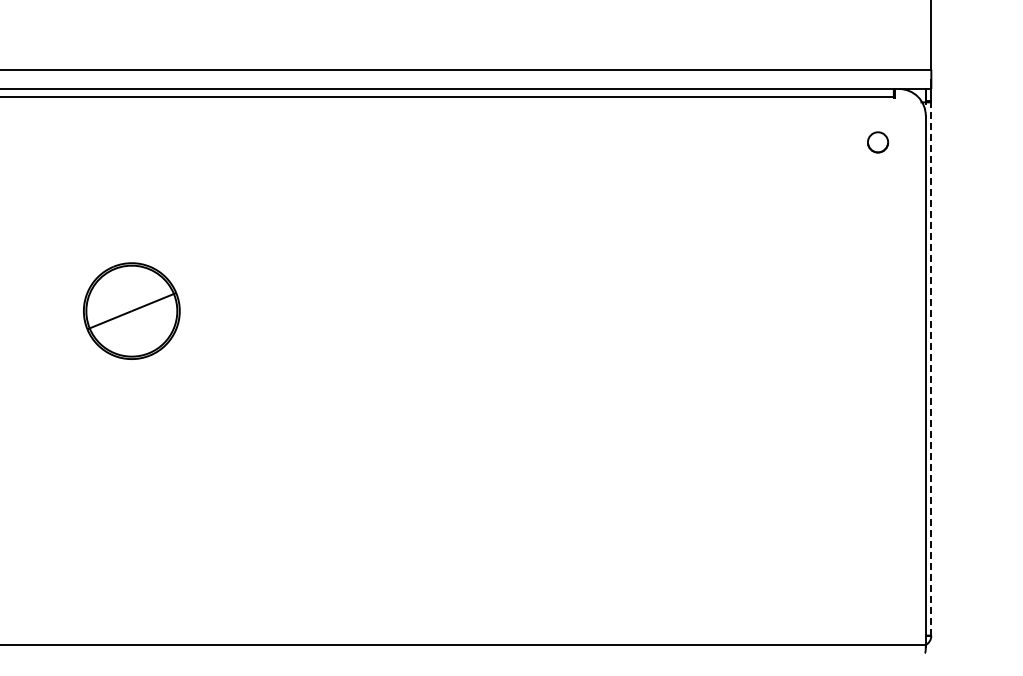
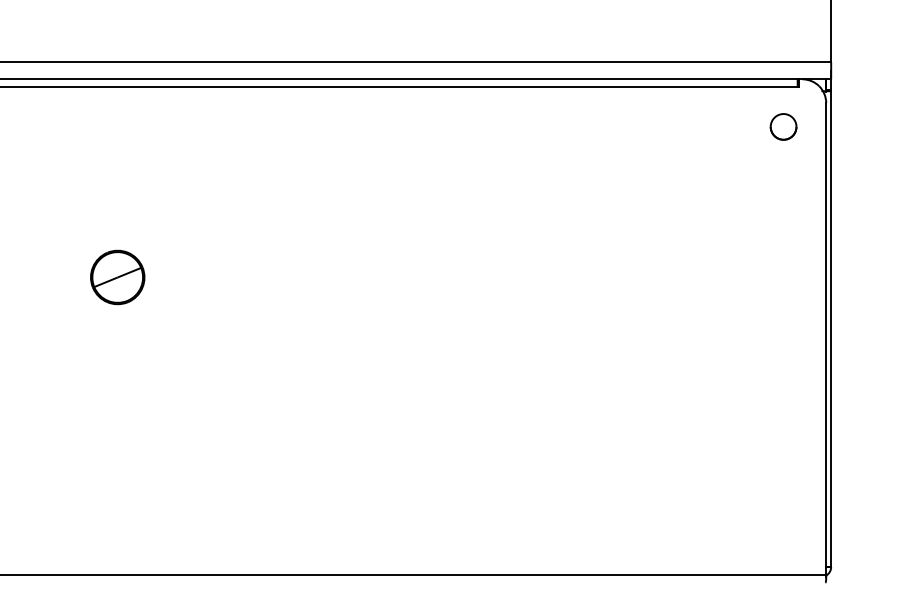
part: (877, 142) -> (783, 127), size x1.43
part: (131, 310) -> (117, 276), size x0.62
line: (931, 368) -> (831, 328), dashed -> solid

